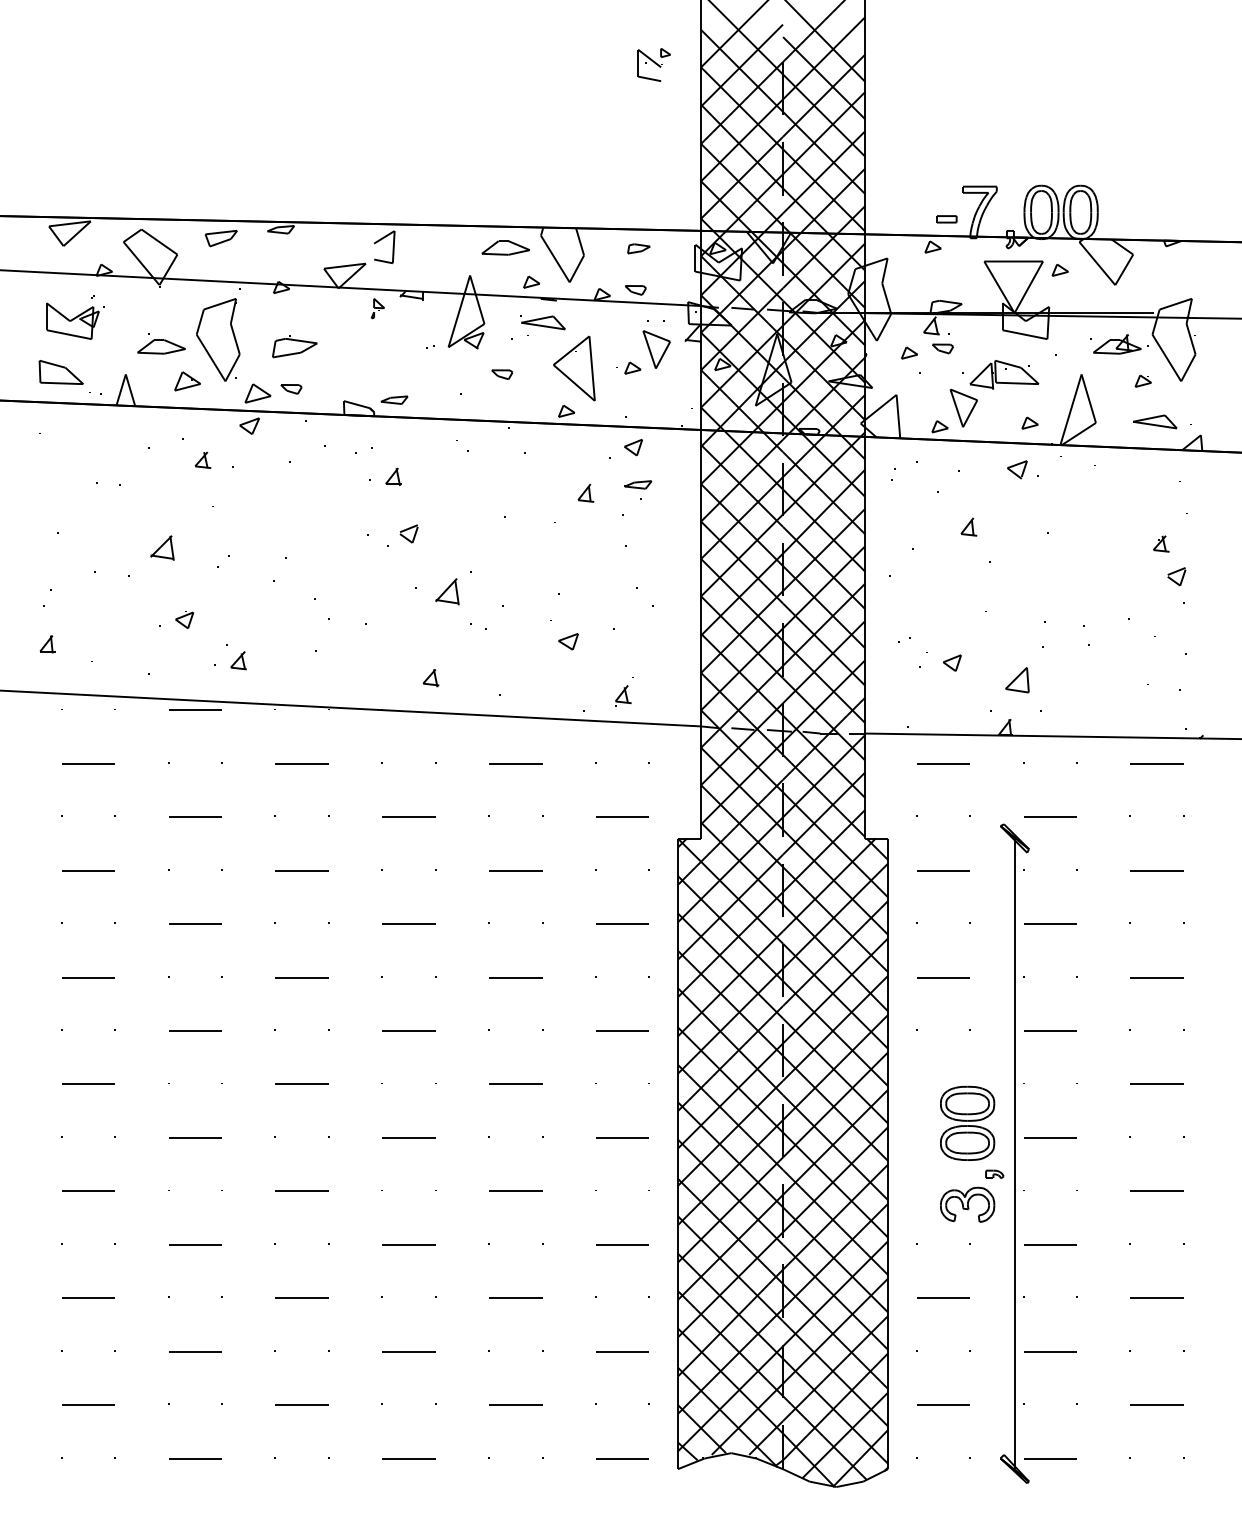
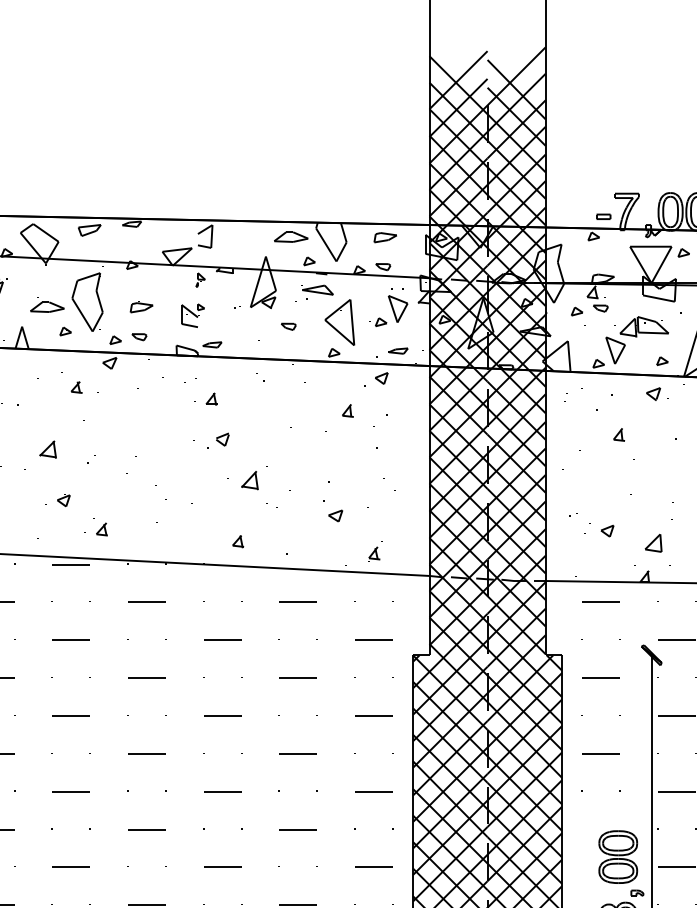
part: (653, 64) -> (192, 315), moved
part: (638, 248) -> (385, 237), size x1.43
part: (294, 346) -> (141, 306), size x0.71
part: (186, 380) -> (65, 330), size x0.62
part: (257, 393) -> (115, 340), size x0.62
part: (638, 484) -> (398, 350), moved

